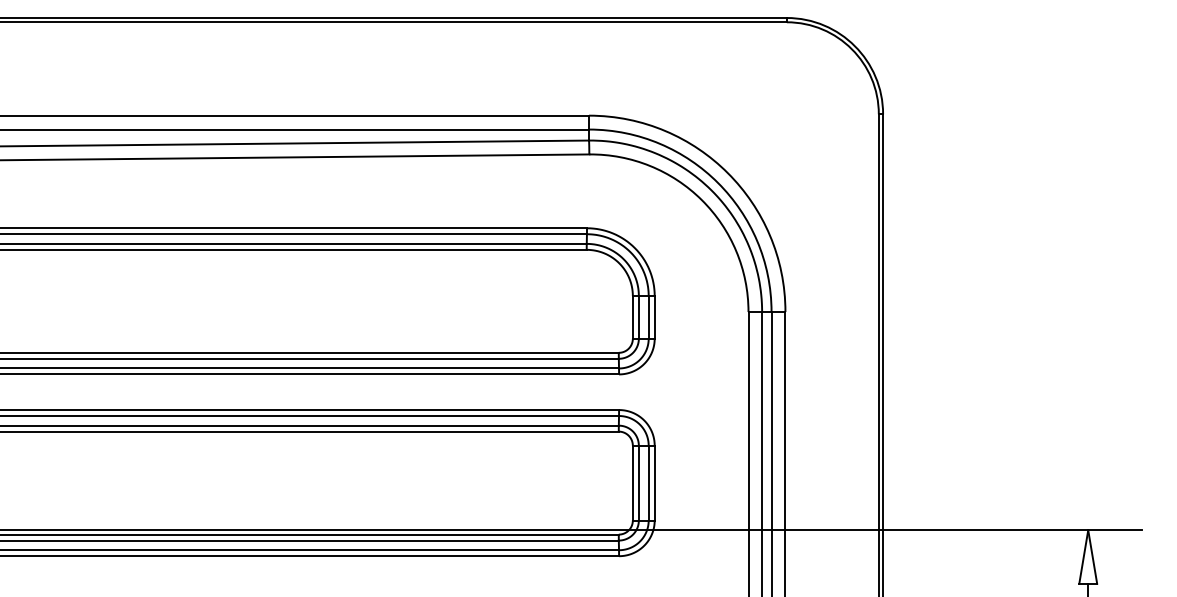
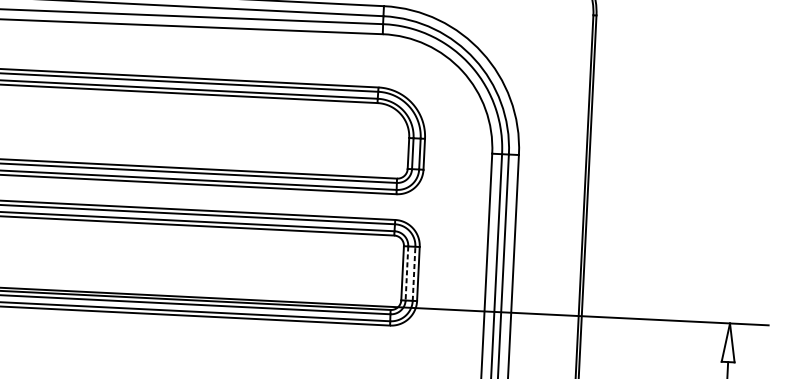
line: (648, 482) -> (413, 273), solid -> dashed
line: (638, 483) -> (406, 273), solid -> dashed

